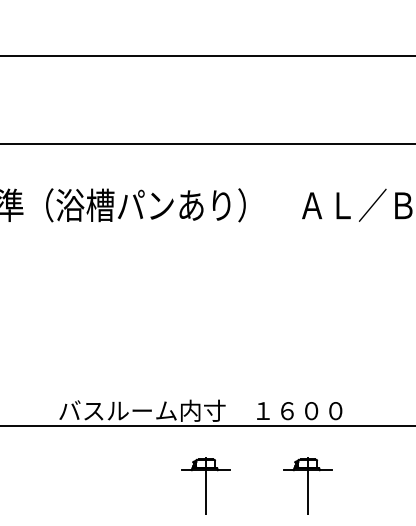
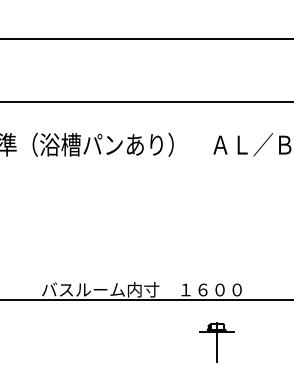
part: (205, 485) -> (145, 342), removed

